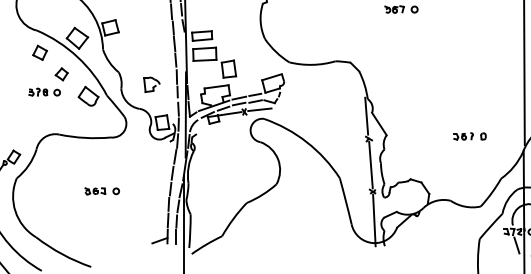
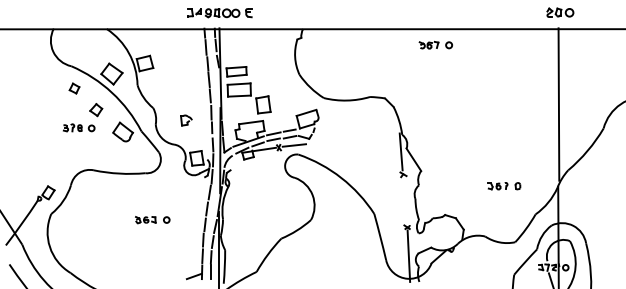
part: (40, 52) -> (74, 88), size x0.7
part: (152, 84) -> (186, 120), size x0.7
part: (470, 136) -> (504, 186), moved
line: (371, 164) -> (405, 200), removed
part: (102, 191) -> (152, 220), moved

